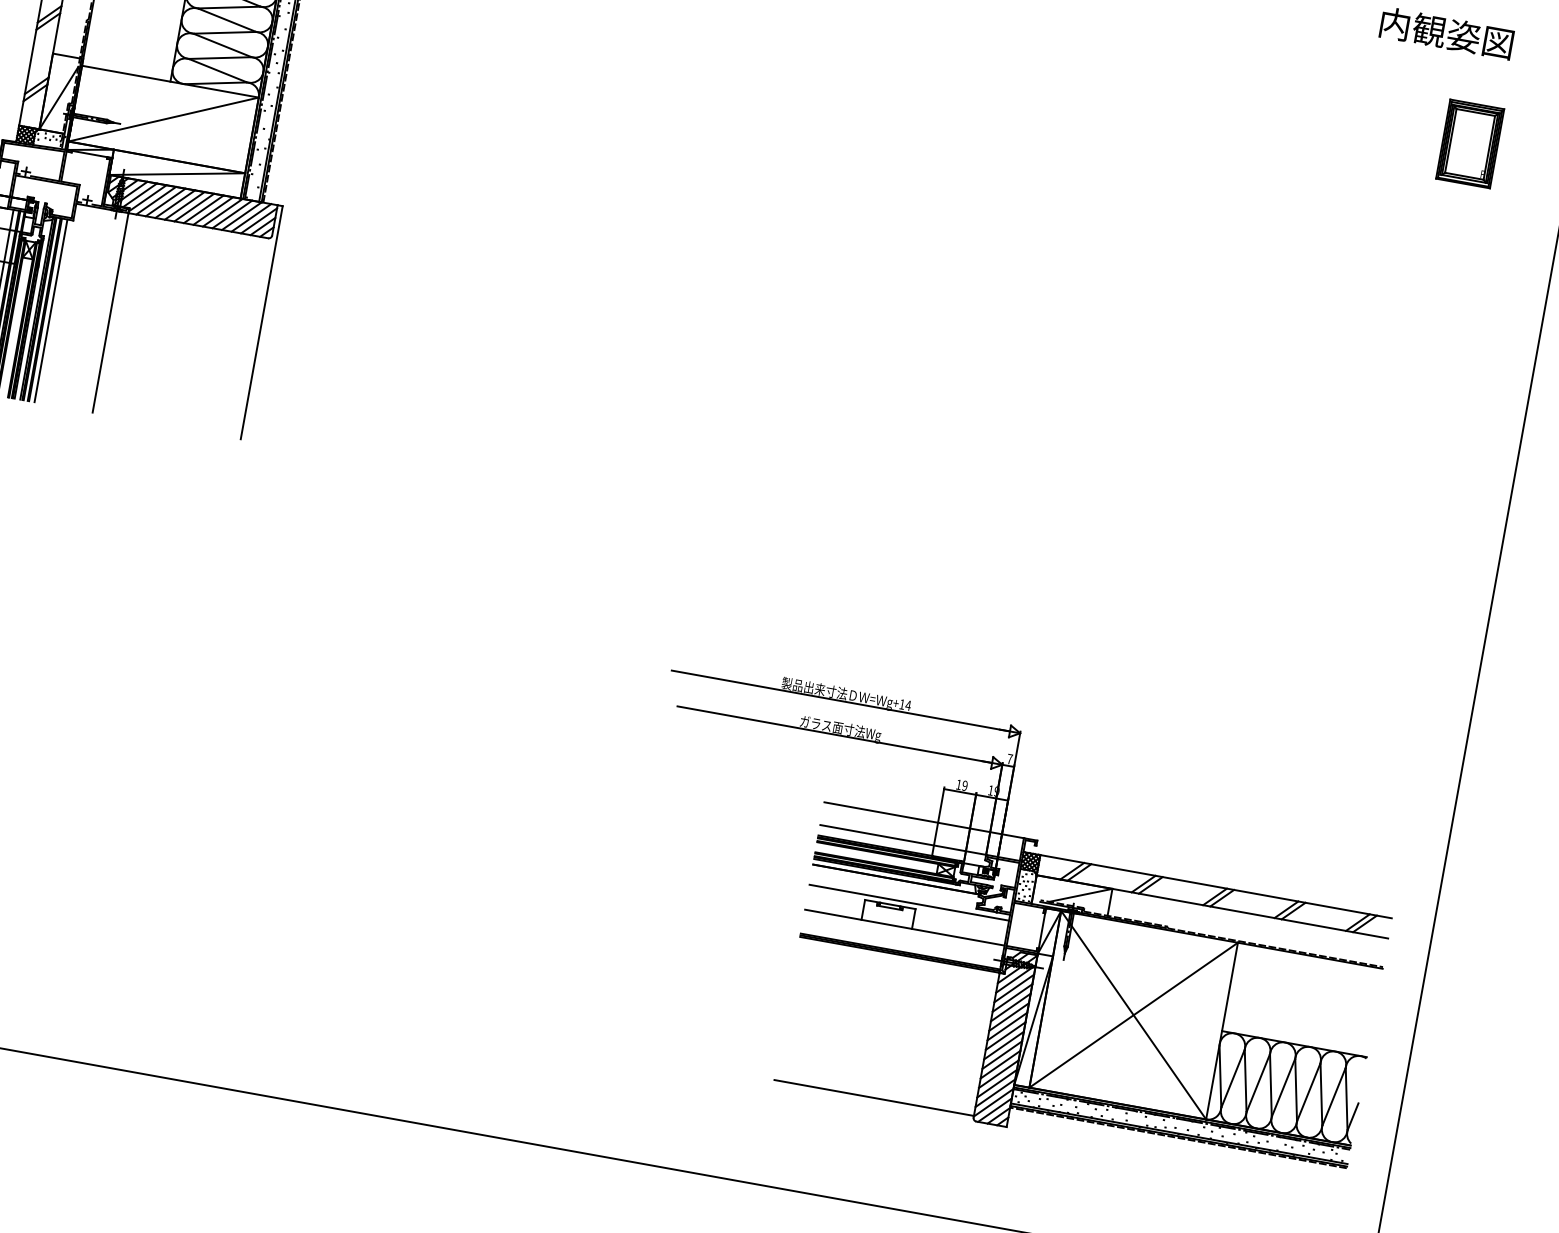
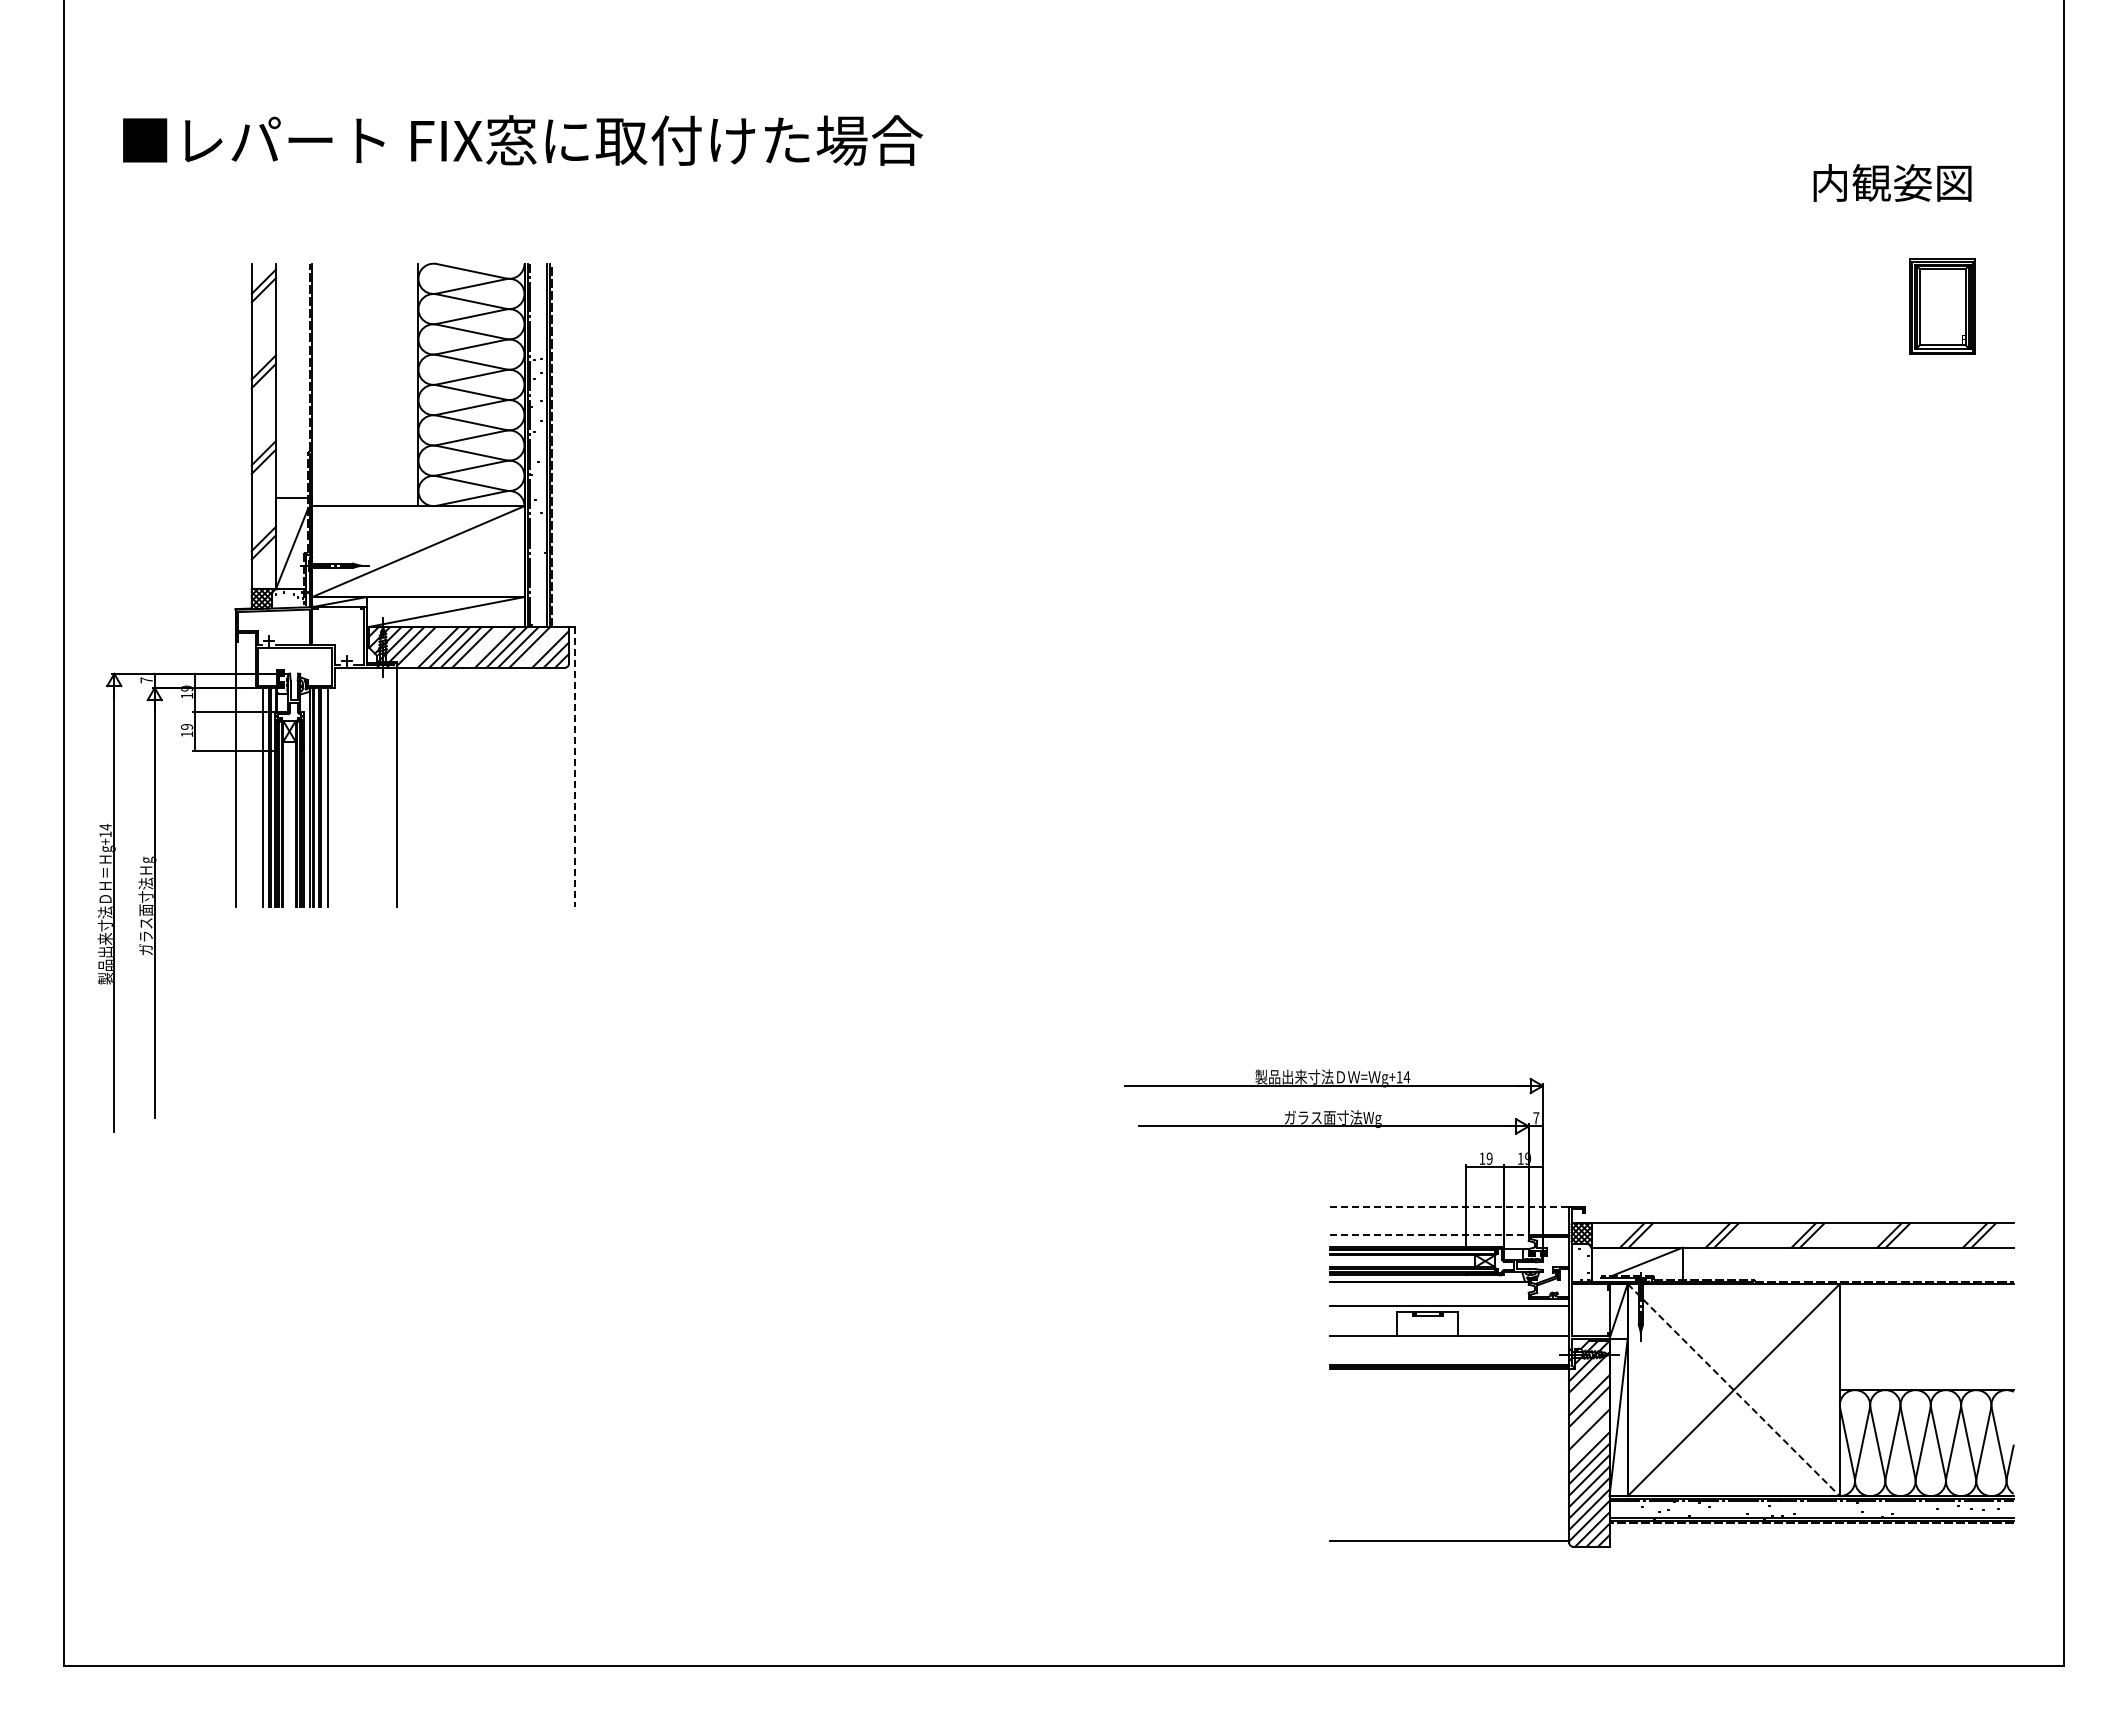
line: (155, 200) -> (426, 647), removed
line: (203, 209) -> (483, 647), removed
line: (250, 217) -> (540, 647), removed
line: (262, 322) -> (575, 767), solid -> dashed
line: (925, 820) -> (1450, 1207), solid -> dashed
line: (903, 839) -> (1429, 1234), solid -> dashed
line: (1014, 988) -> (1589, 1383), removed
line: (1134, 1015) -> (1734, 1390), solid -> dashed
line: (1009, 1017) -> (1589, 1418), removed
line: (1005, 1035) -> (1589, 1440), removed

